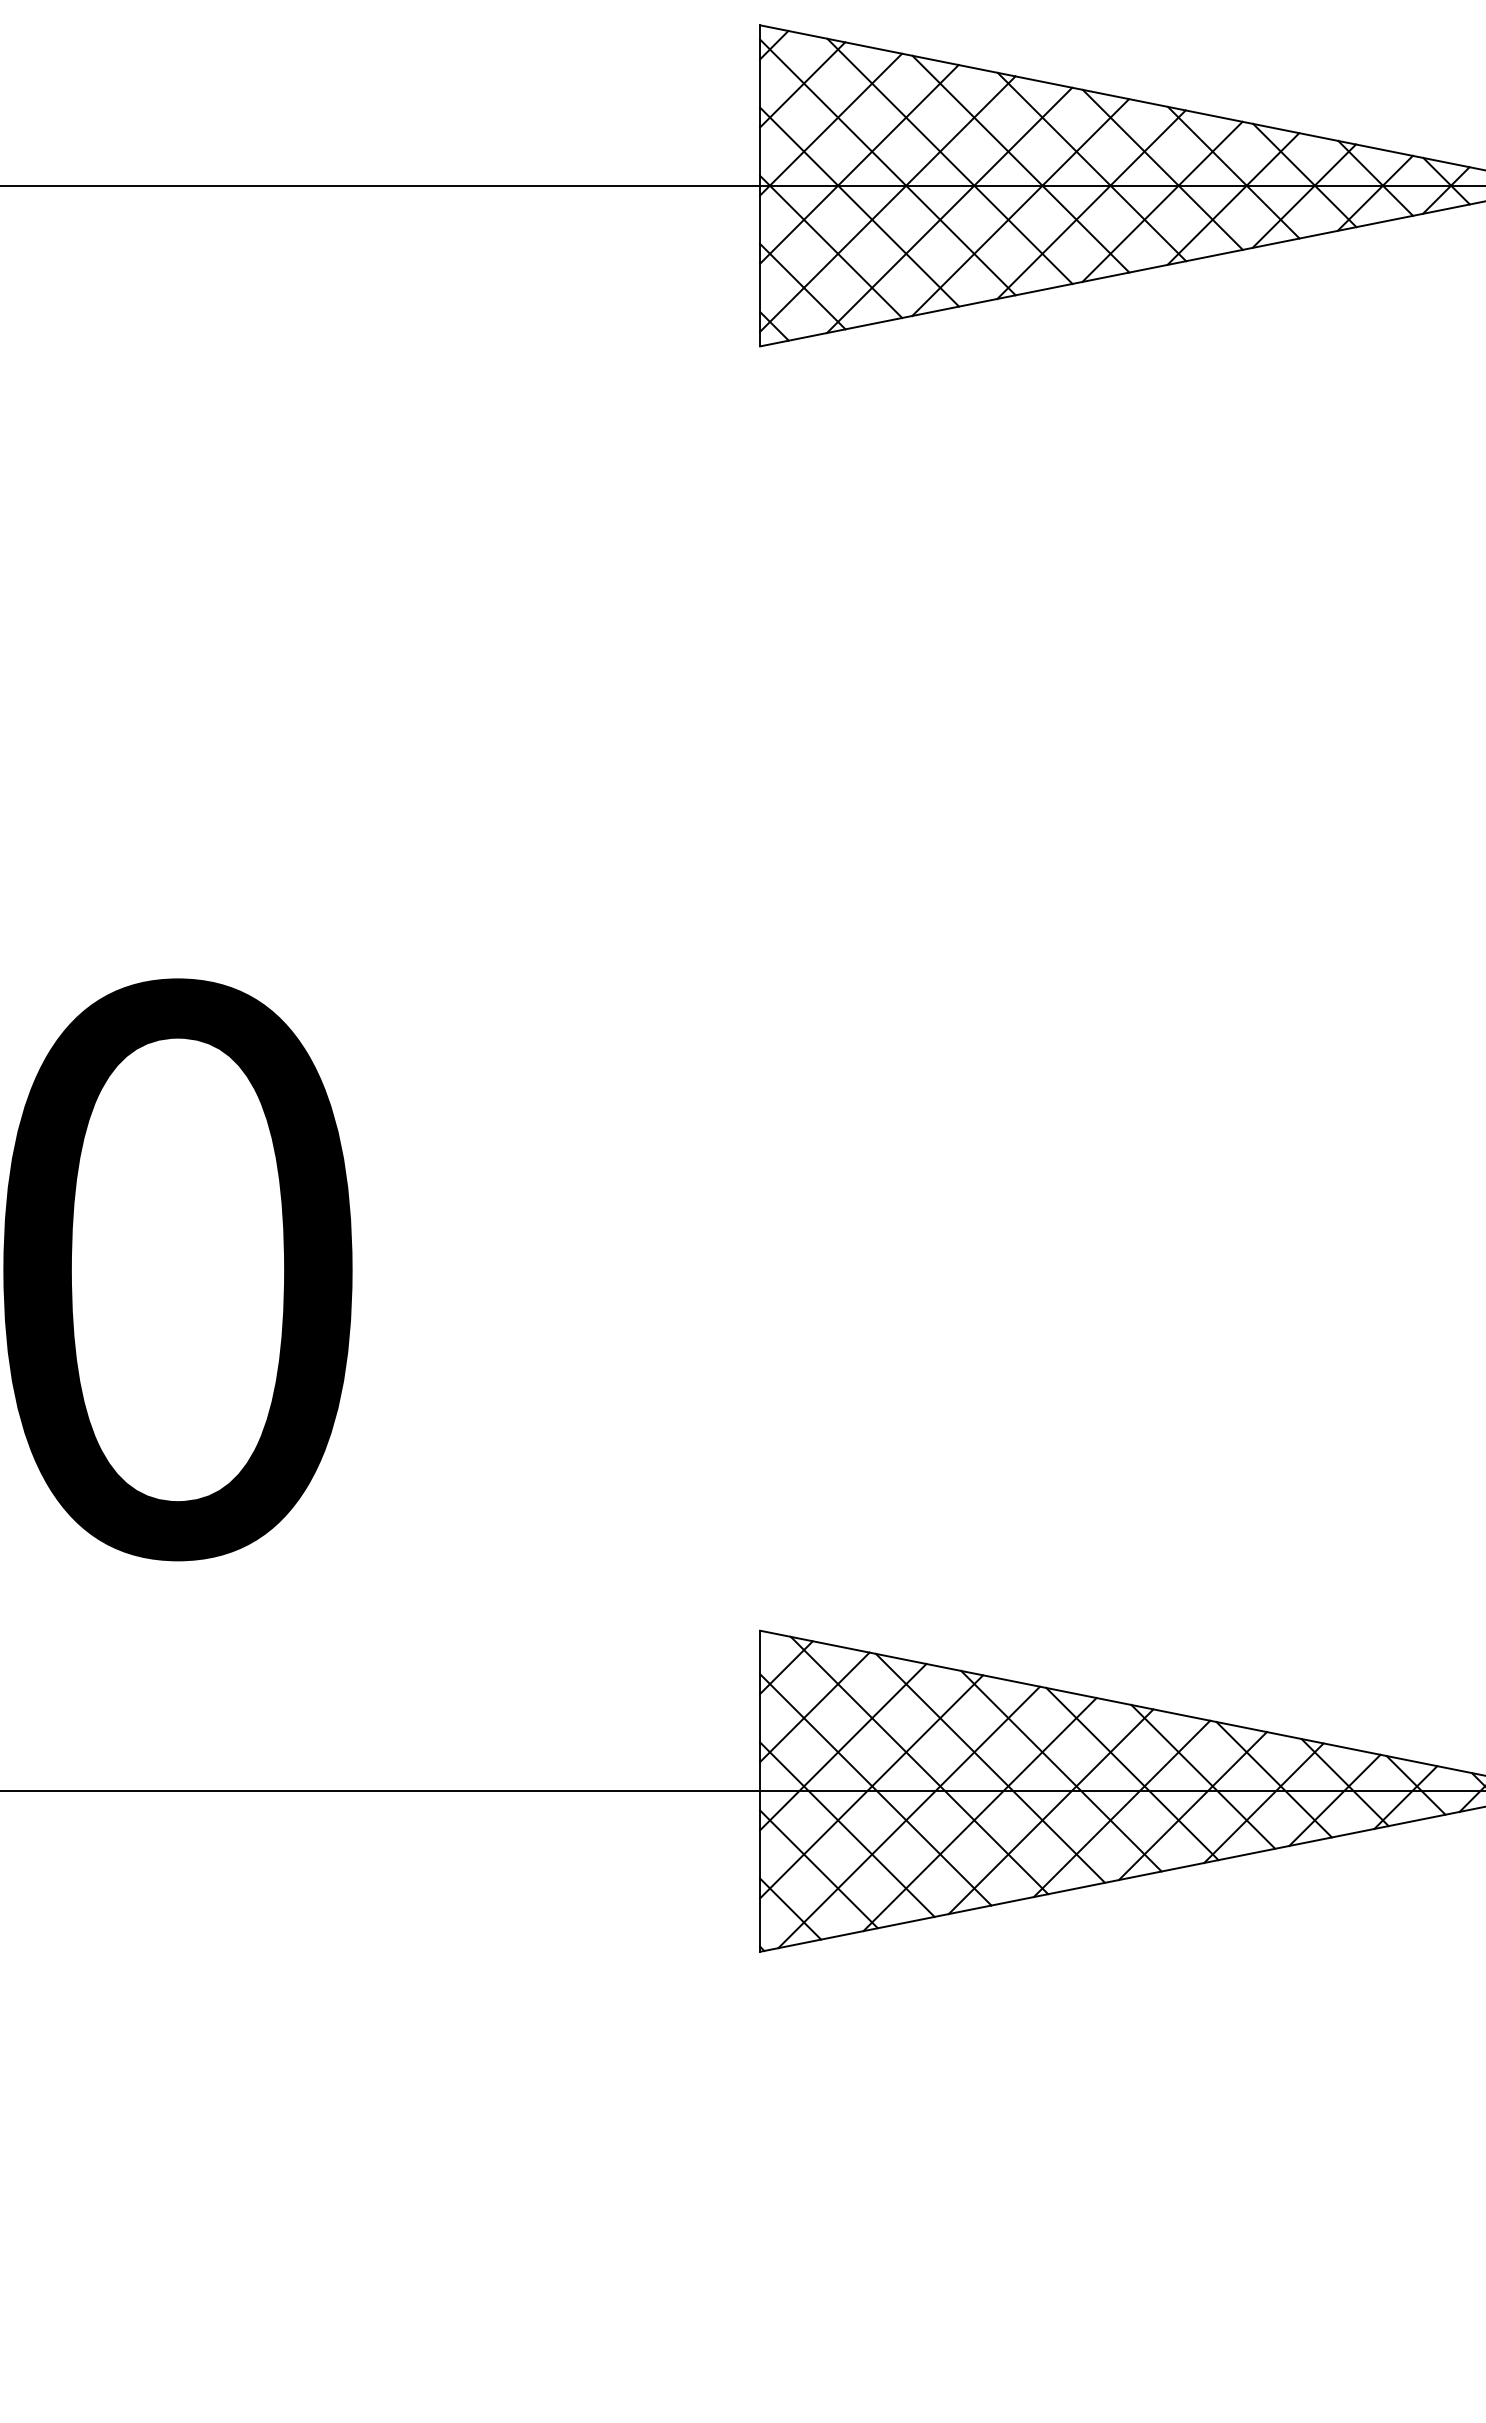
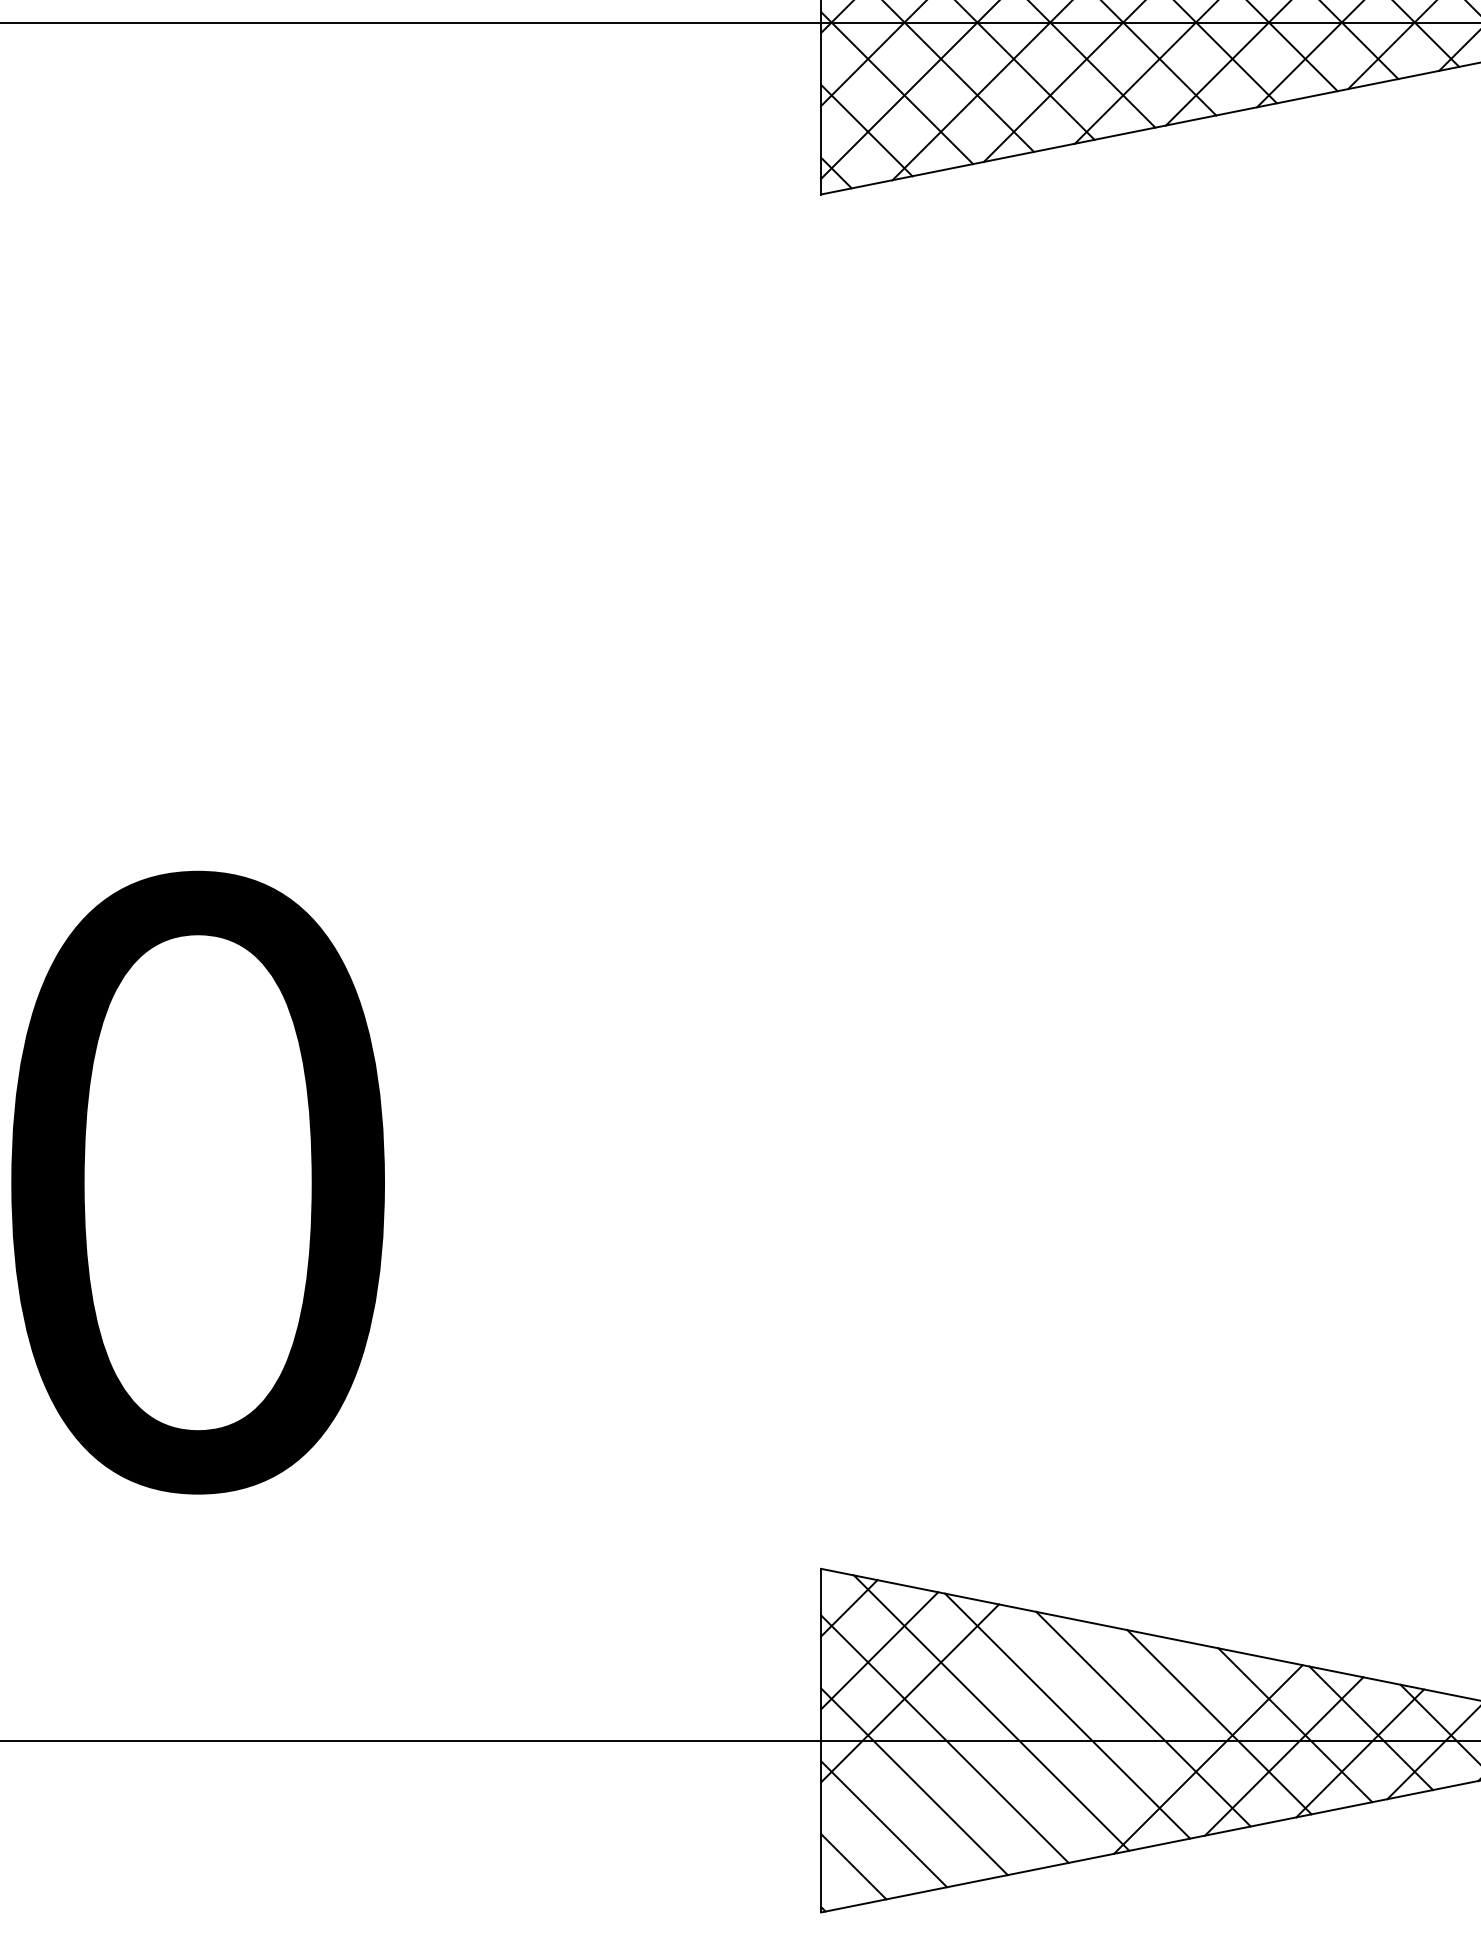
line: (871, 1786) -> (940, 1735), removed
line: (1050, 1811) -> (1131, 1762), removed
line: (979, 1814) -> (1055, 1765), removed
line: (908, 1817) -> (979, 1768), removed

